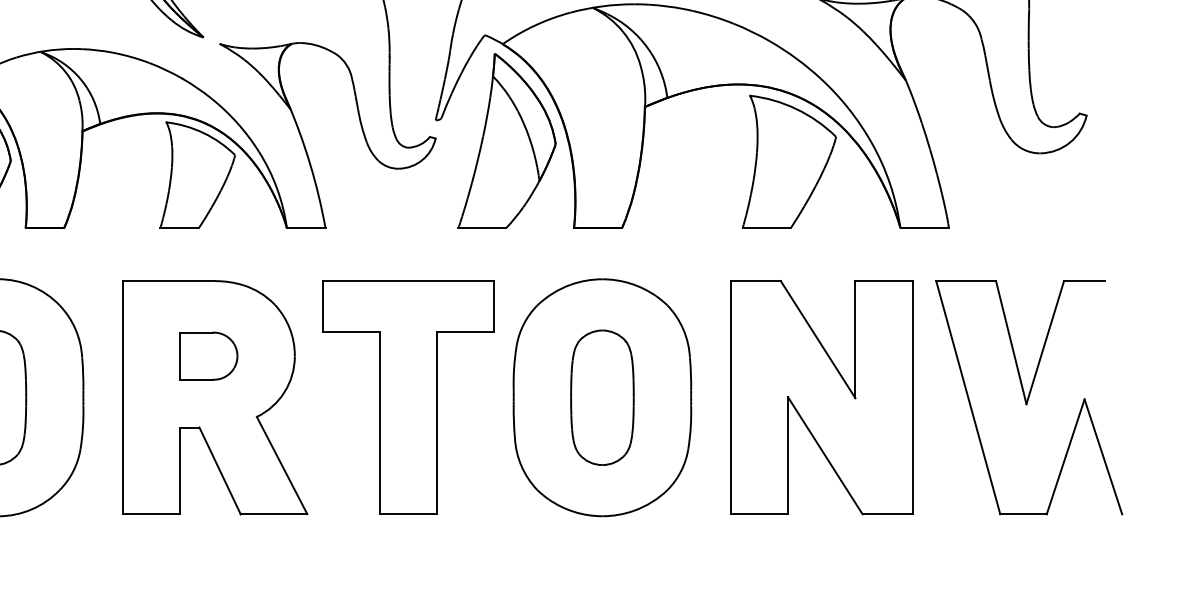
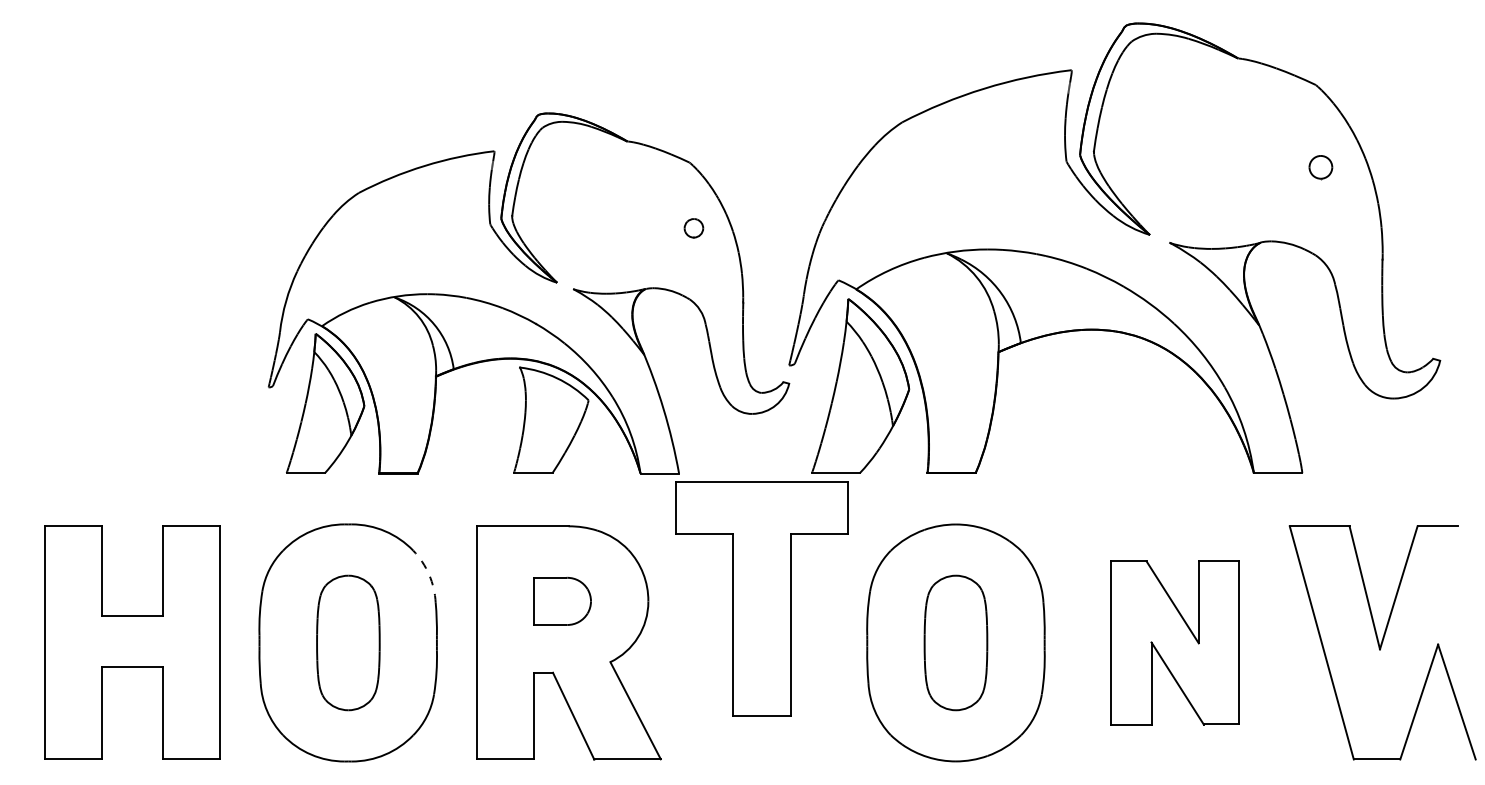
part: (788, 161) -> (1142, 406), removed
arc: (75, 329) -> (429, 574), solid -> dashed
part: (407, 397) -> (761, 598), moved
part: (820, 397) -> (1174, 642), size x0.7

